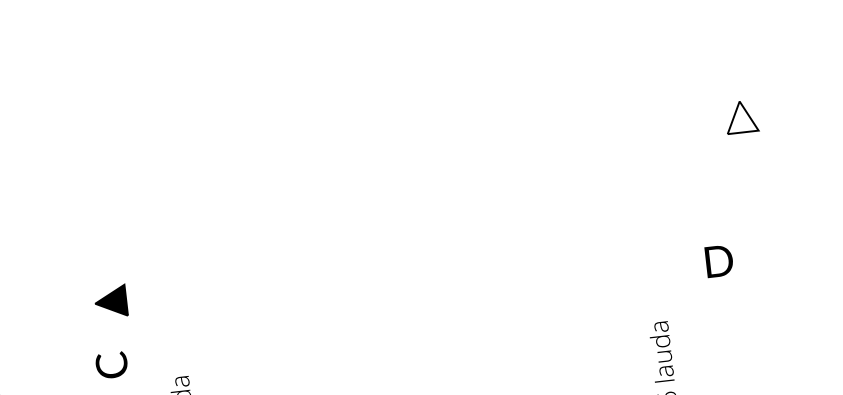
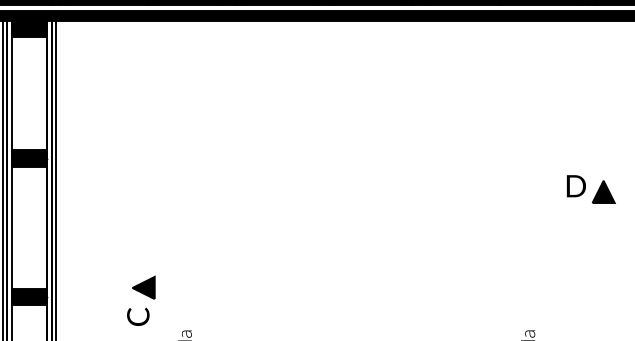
fill: (741, 116) -> (603, 191), added
text: (719, 261) -> (576, 186), moved
part: (110, 301) -> (143, 287), moved

